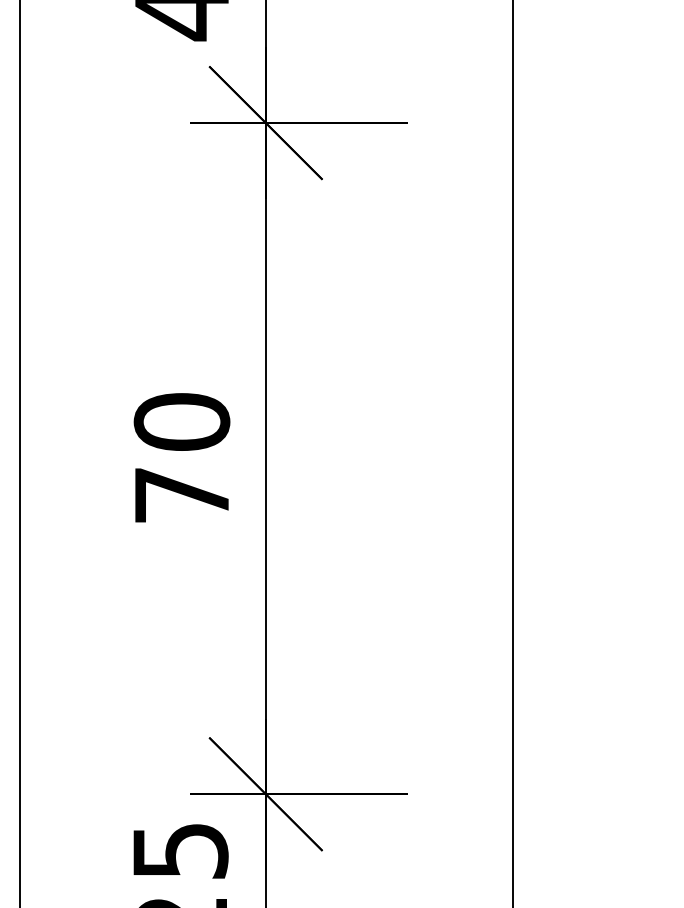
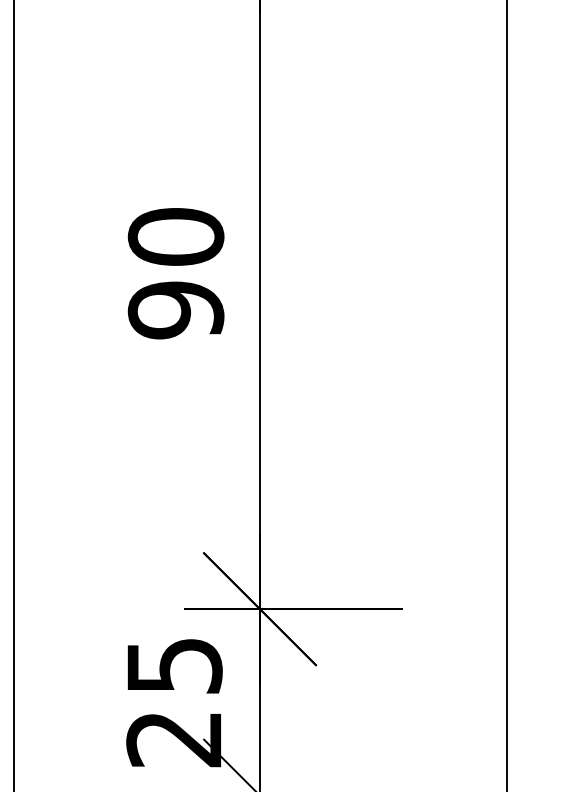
text: (181, 495) -> (175, 310), 70 -> 90

